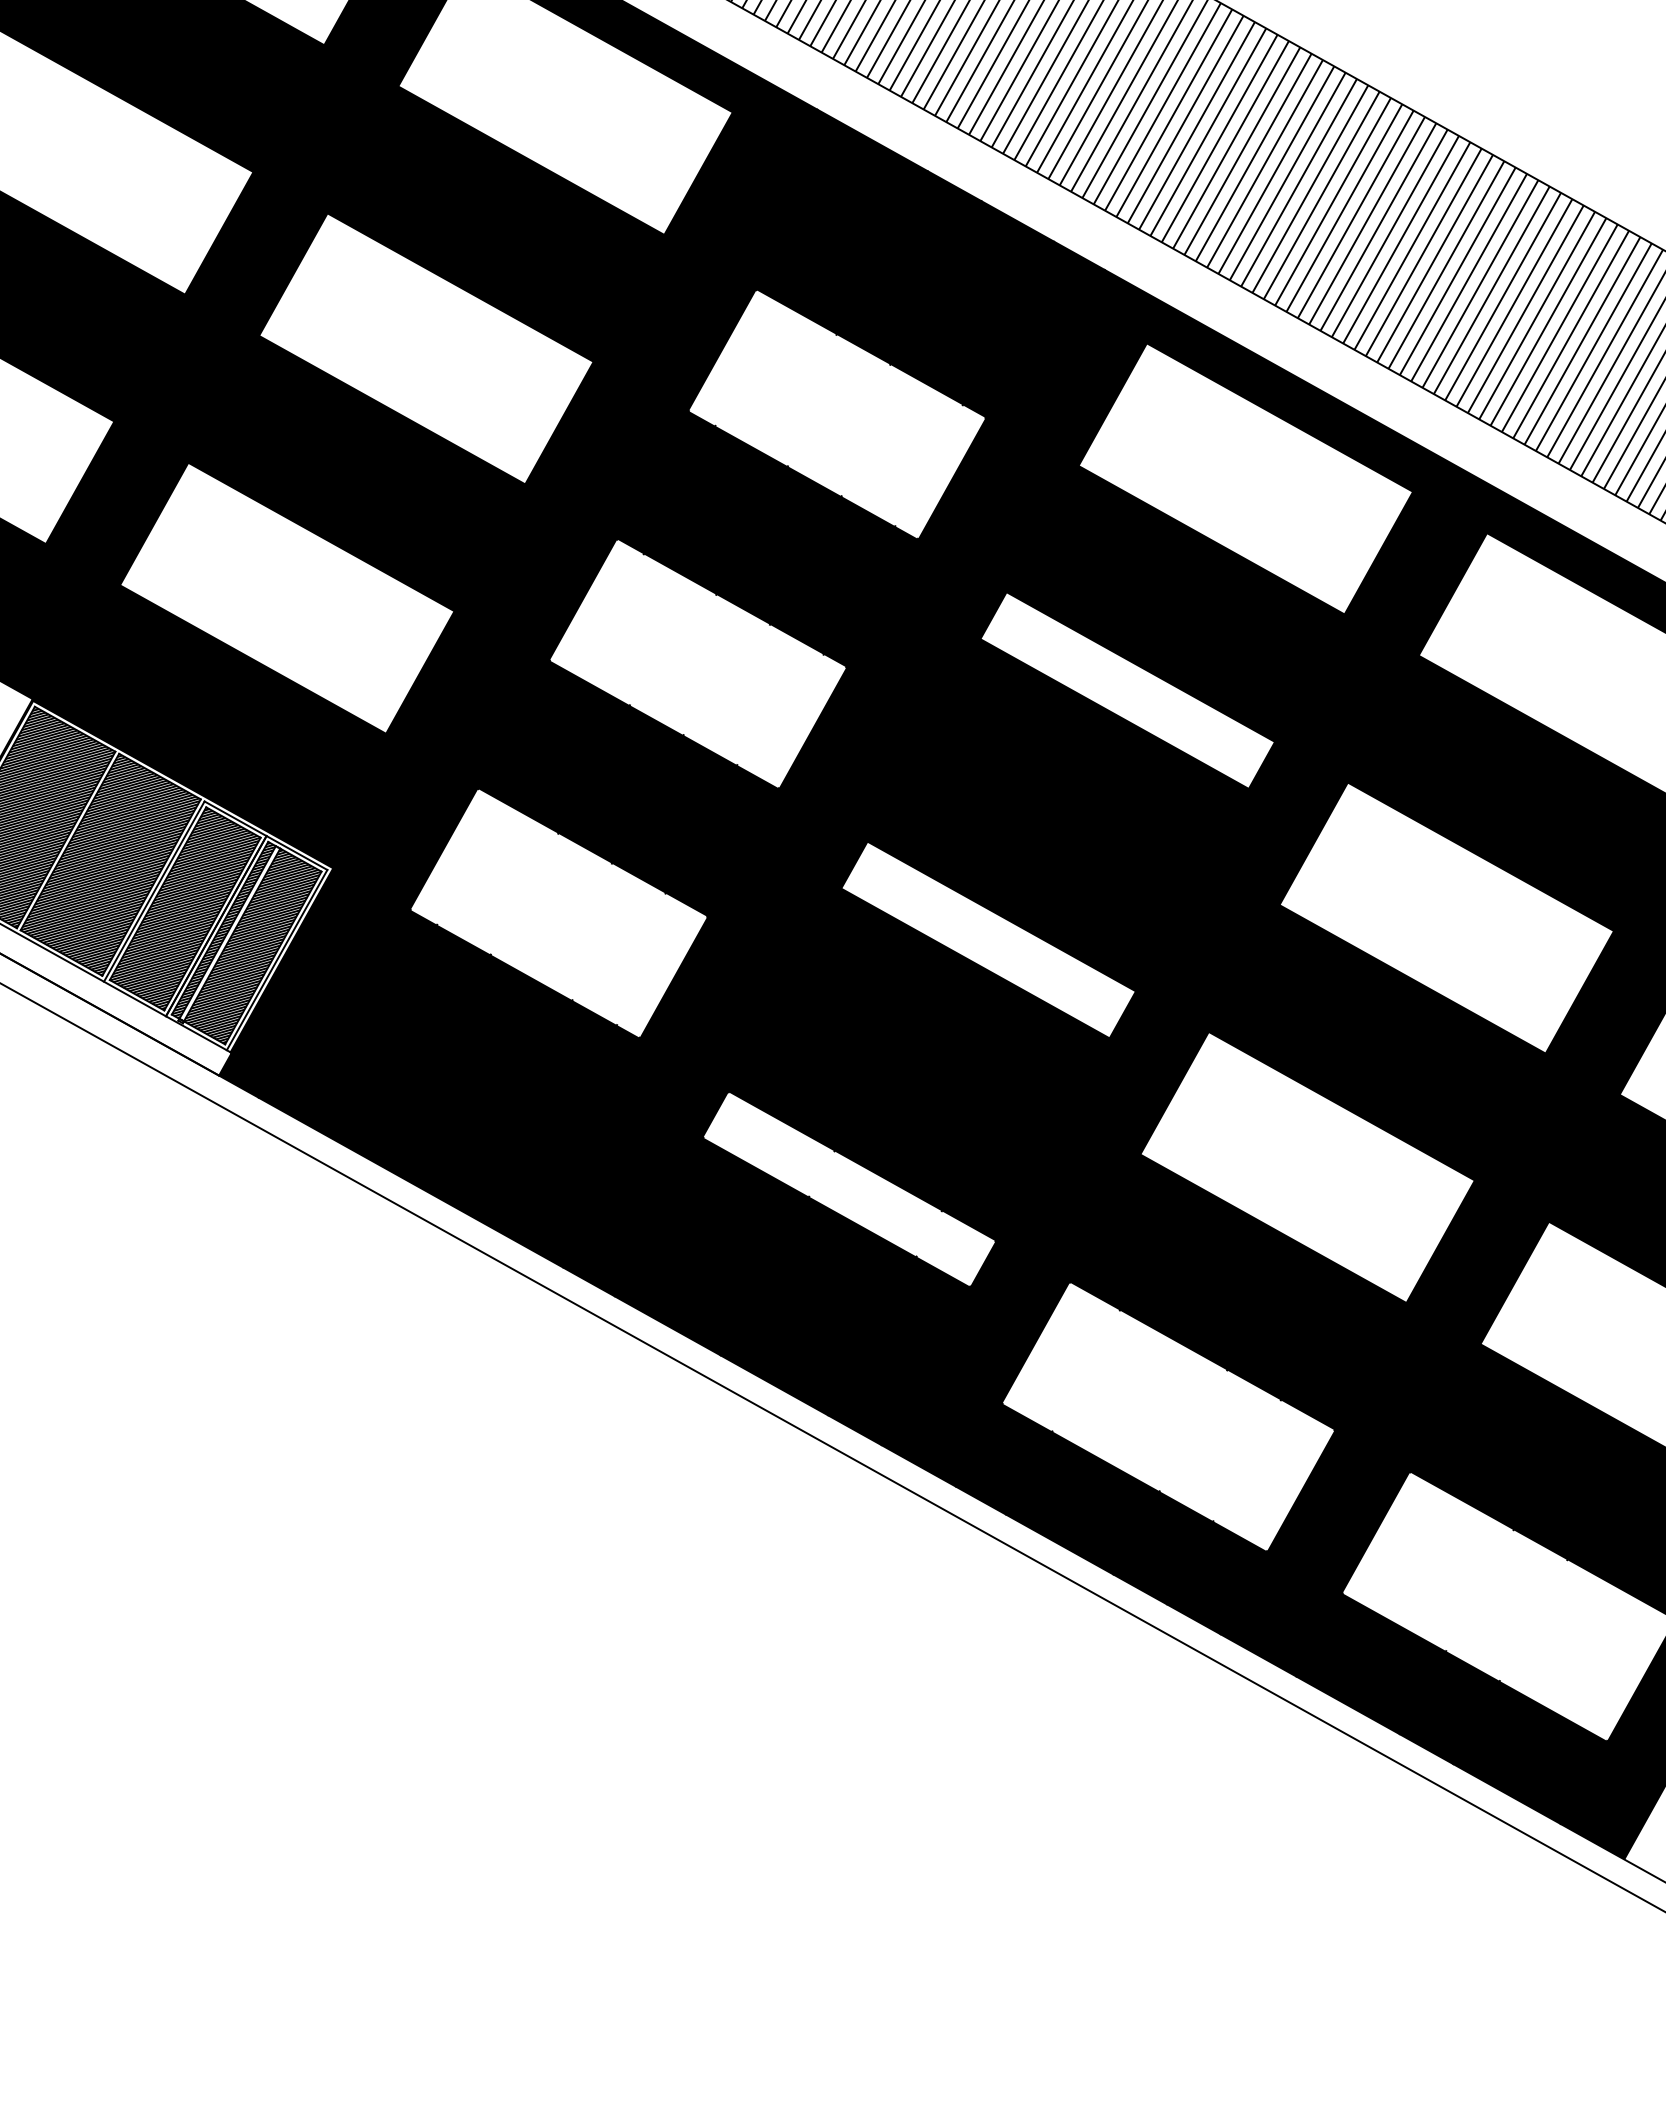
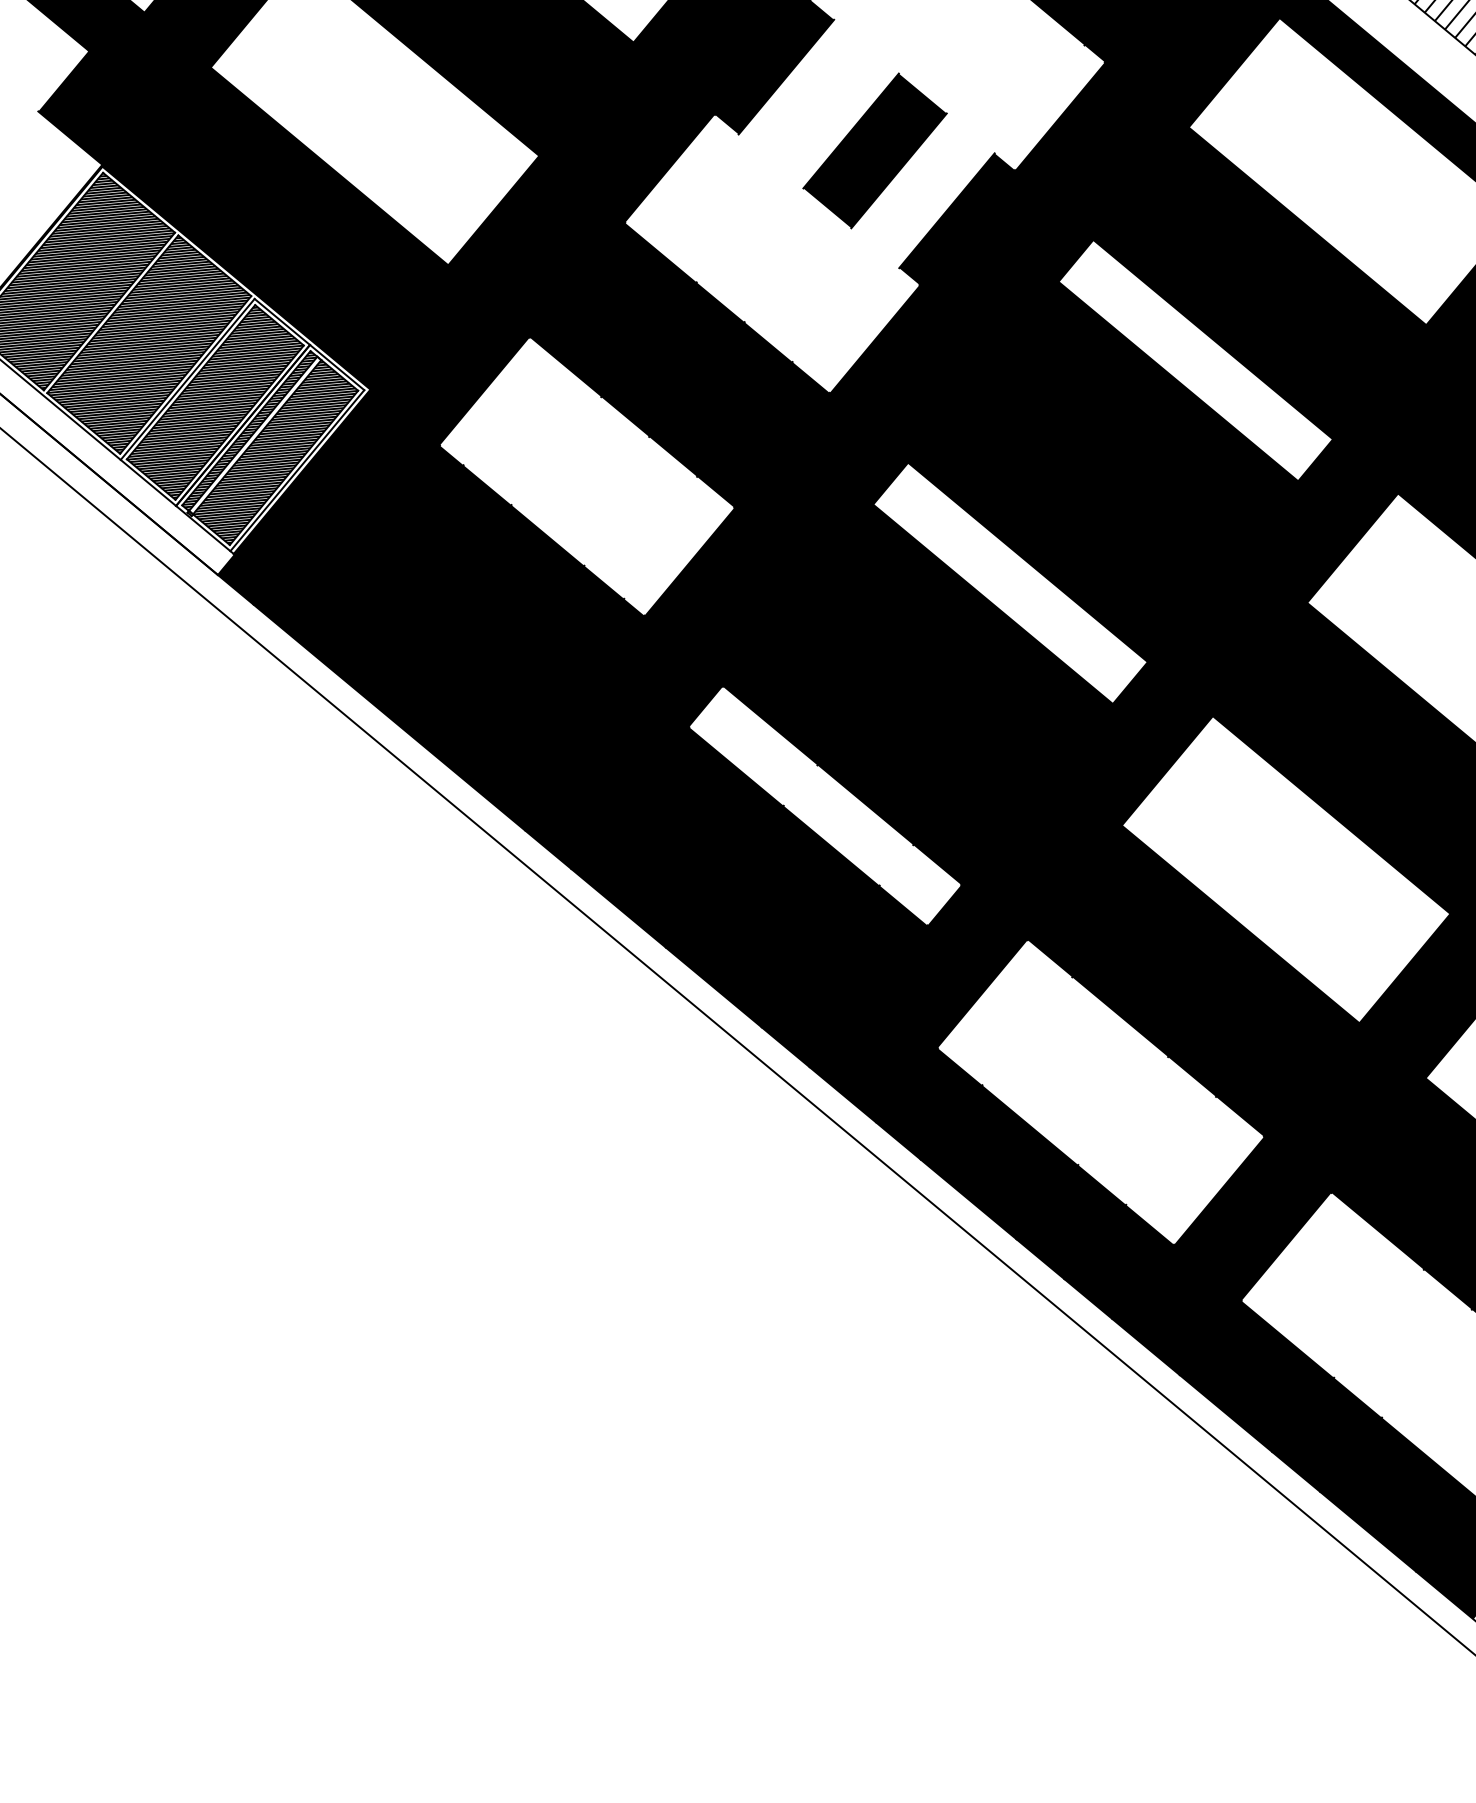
fill: (715, 509) -> (818, 103), removed
fill: (832, 575) -> (922, 190), removed

